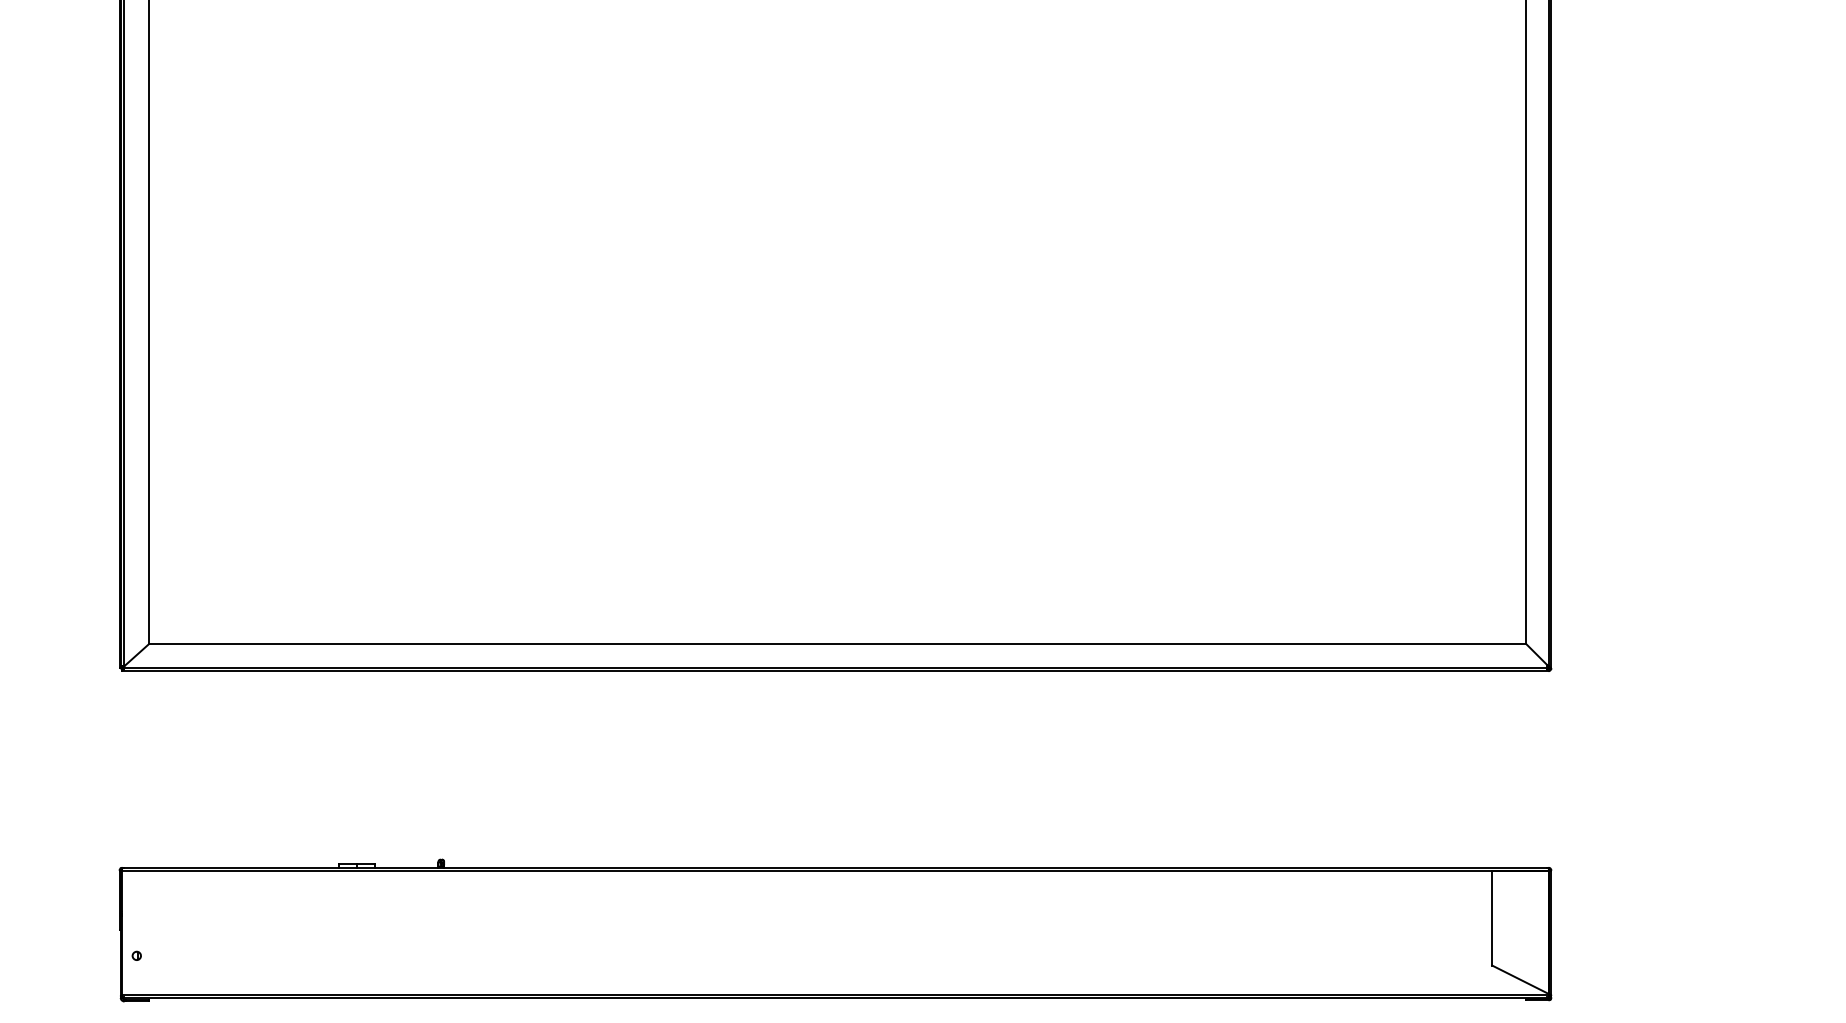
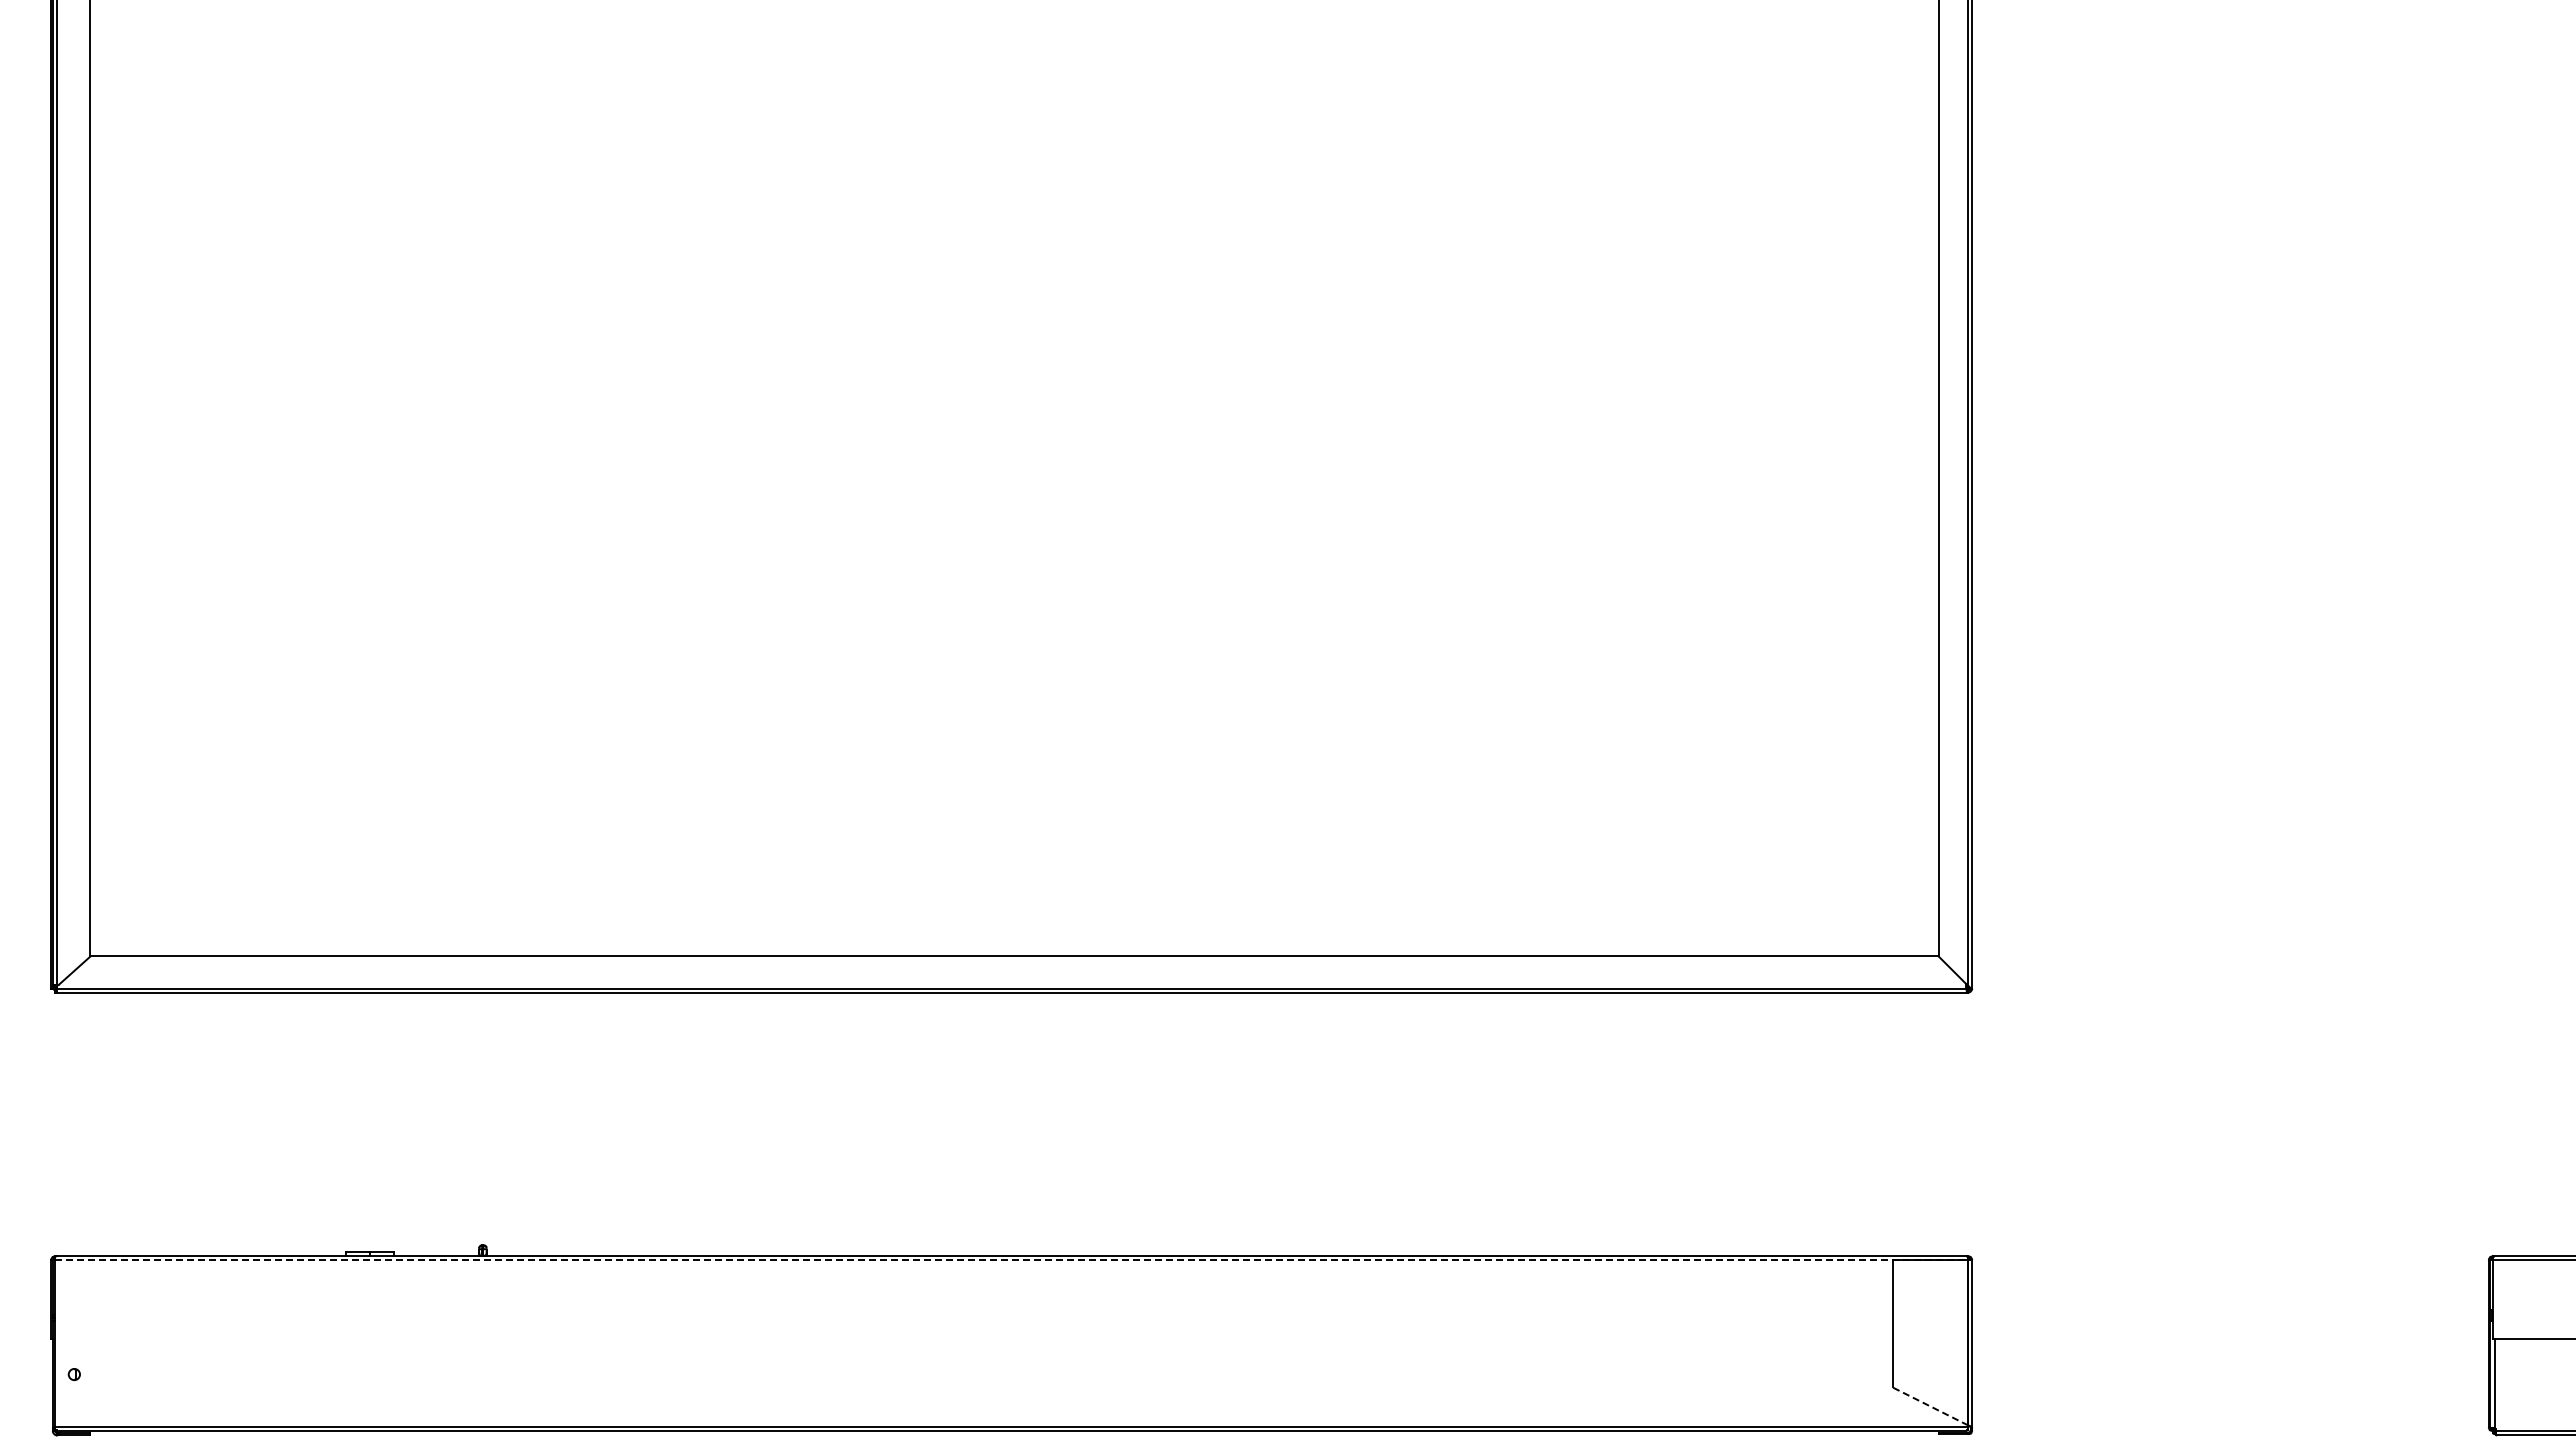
line: (835, 870) -> (1011, 1260), solid -> dashed
line: (1520, 979) -> (1930, 1406), solid -> dashed

